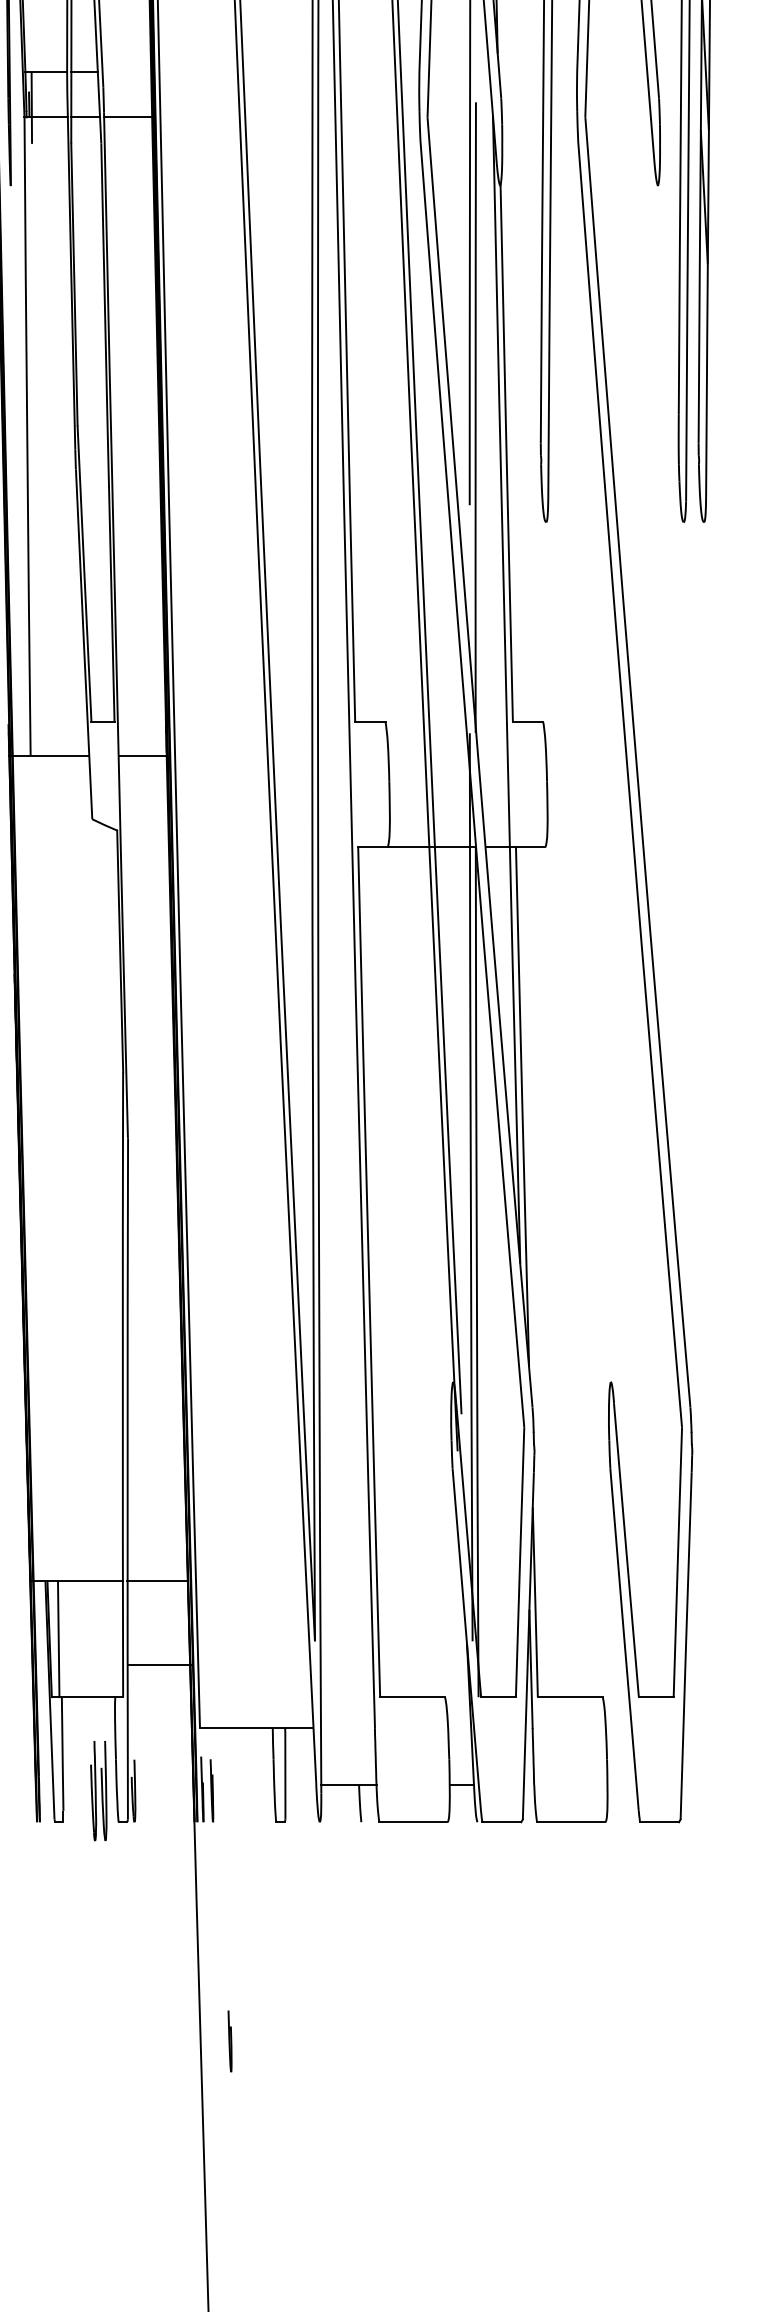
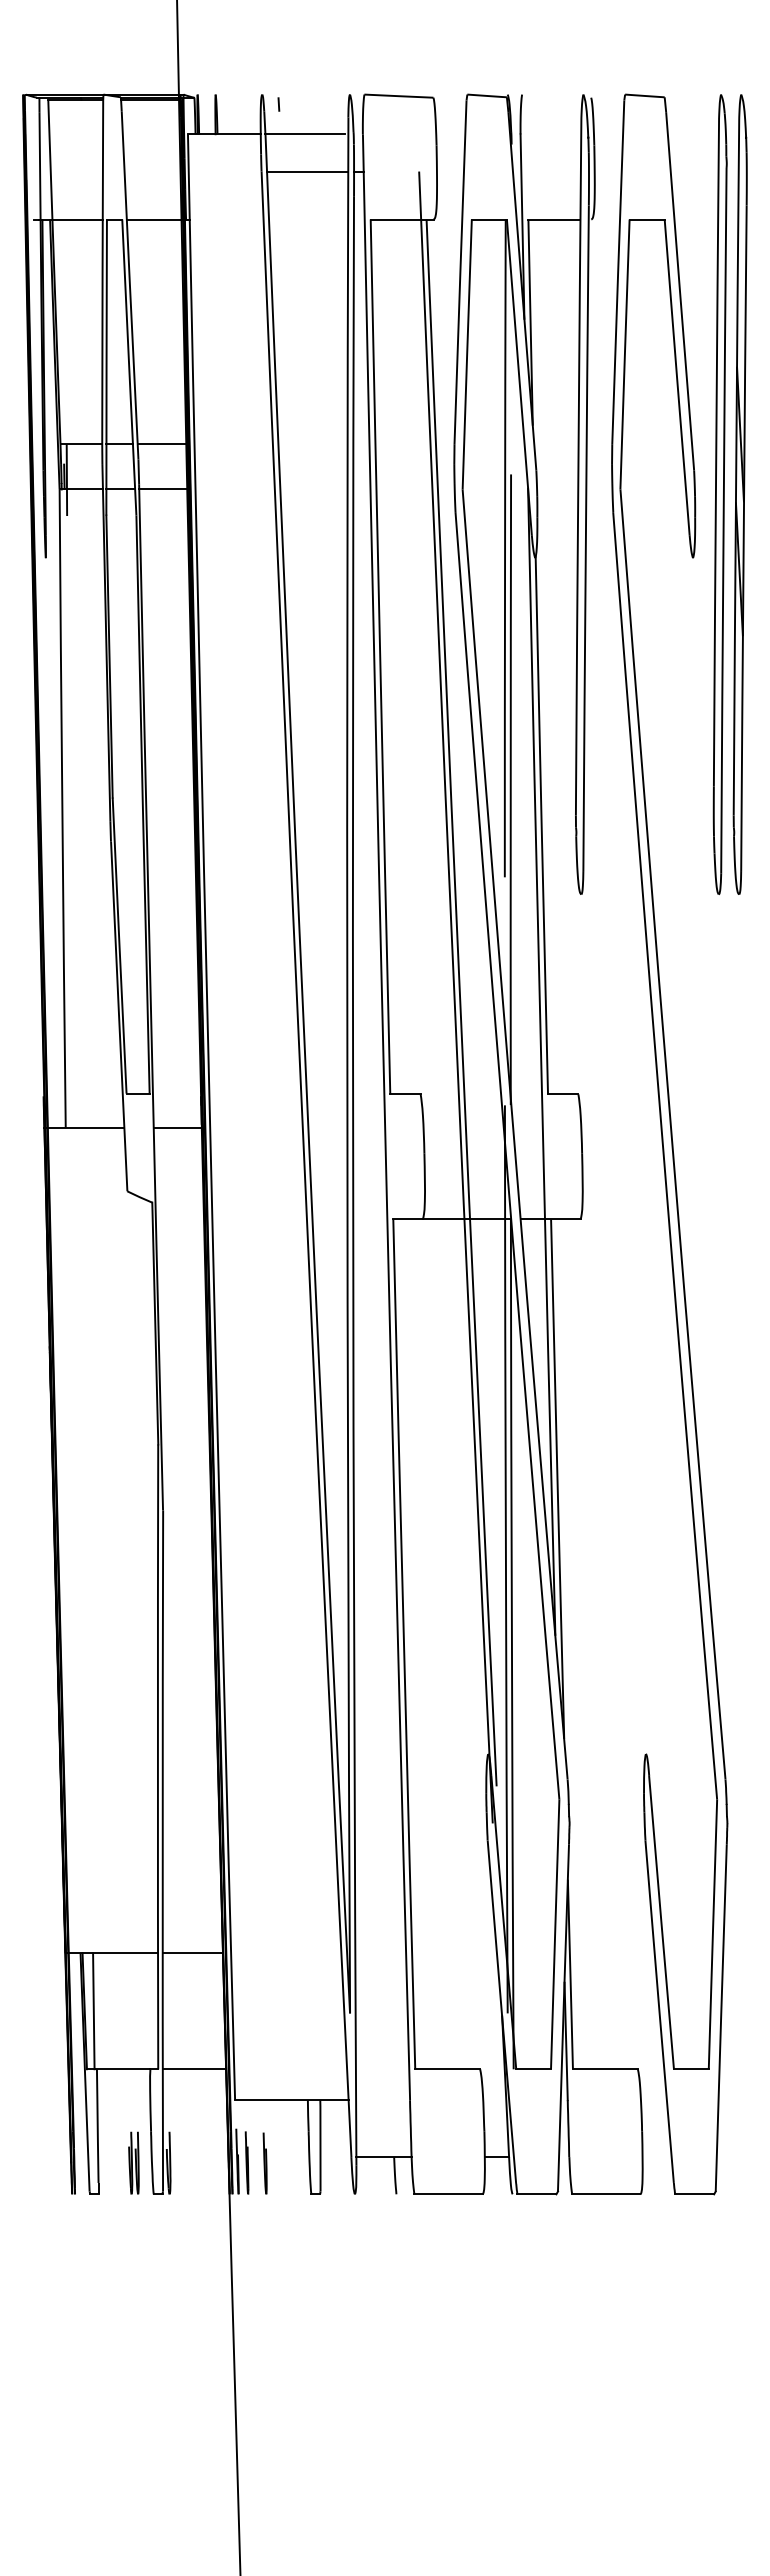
line: (126, 72) -> (161, 444), added
line: (159, 1665) -> (194, 2069), moved
part: (98, 1790) -> (133, 2162), size x0.62
part: (229, 2041) -> (264, 2163), moved

